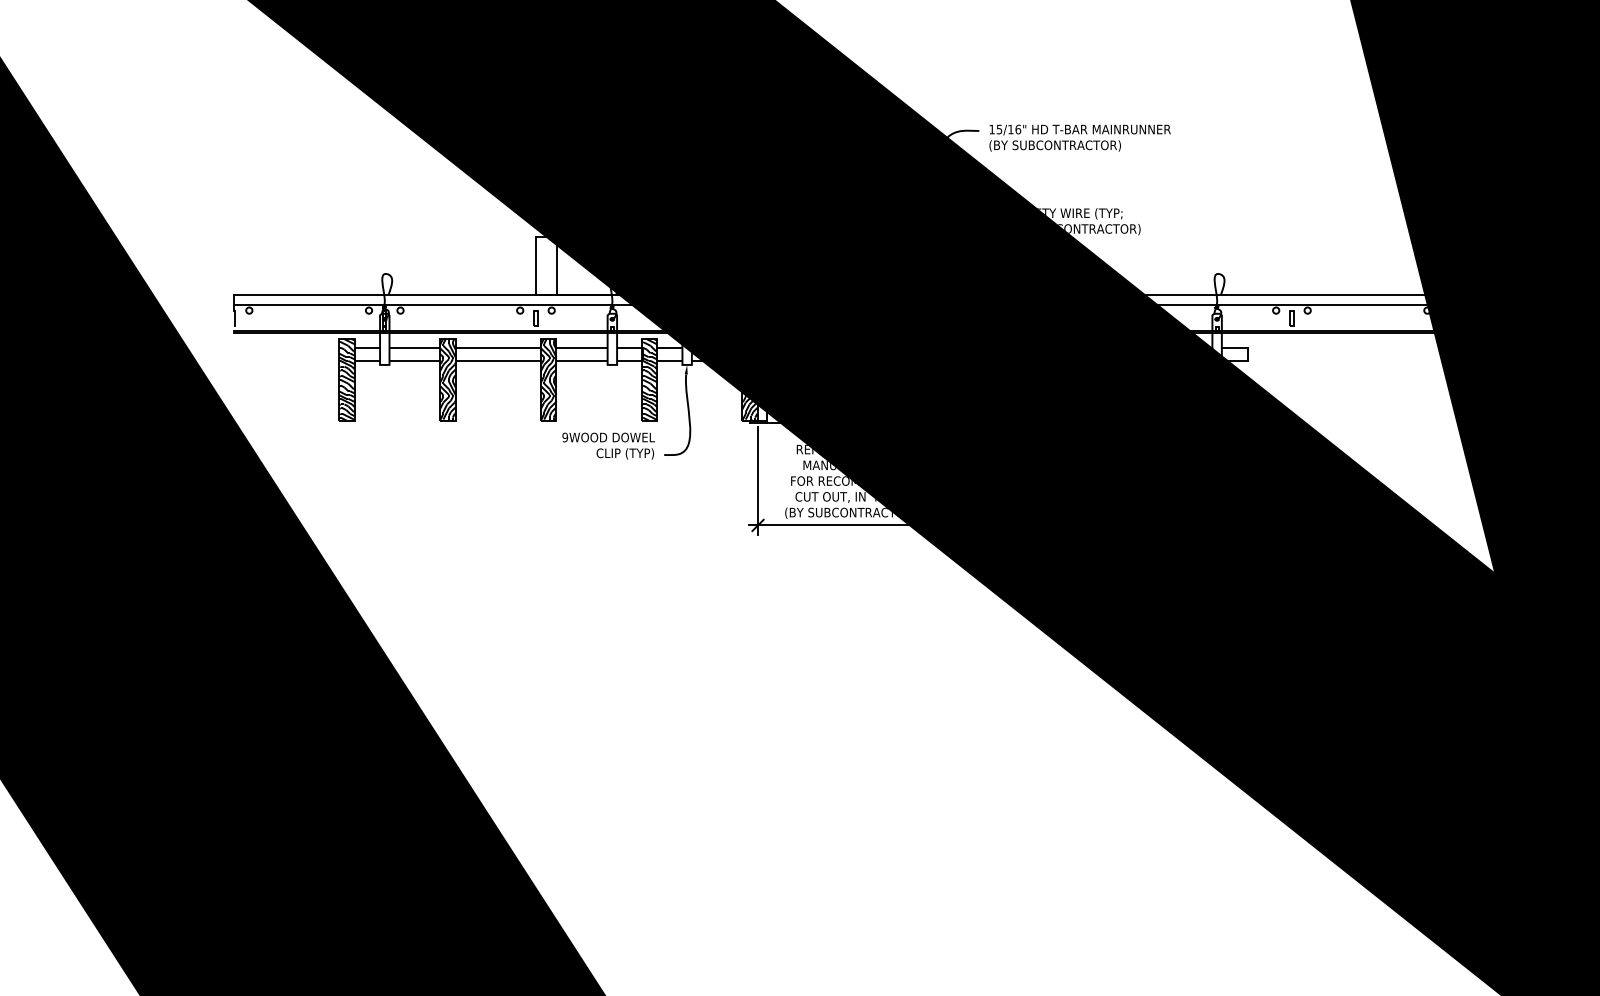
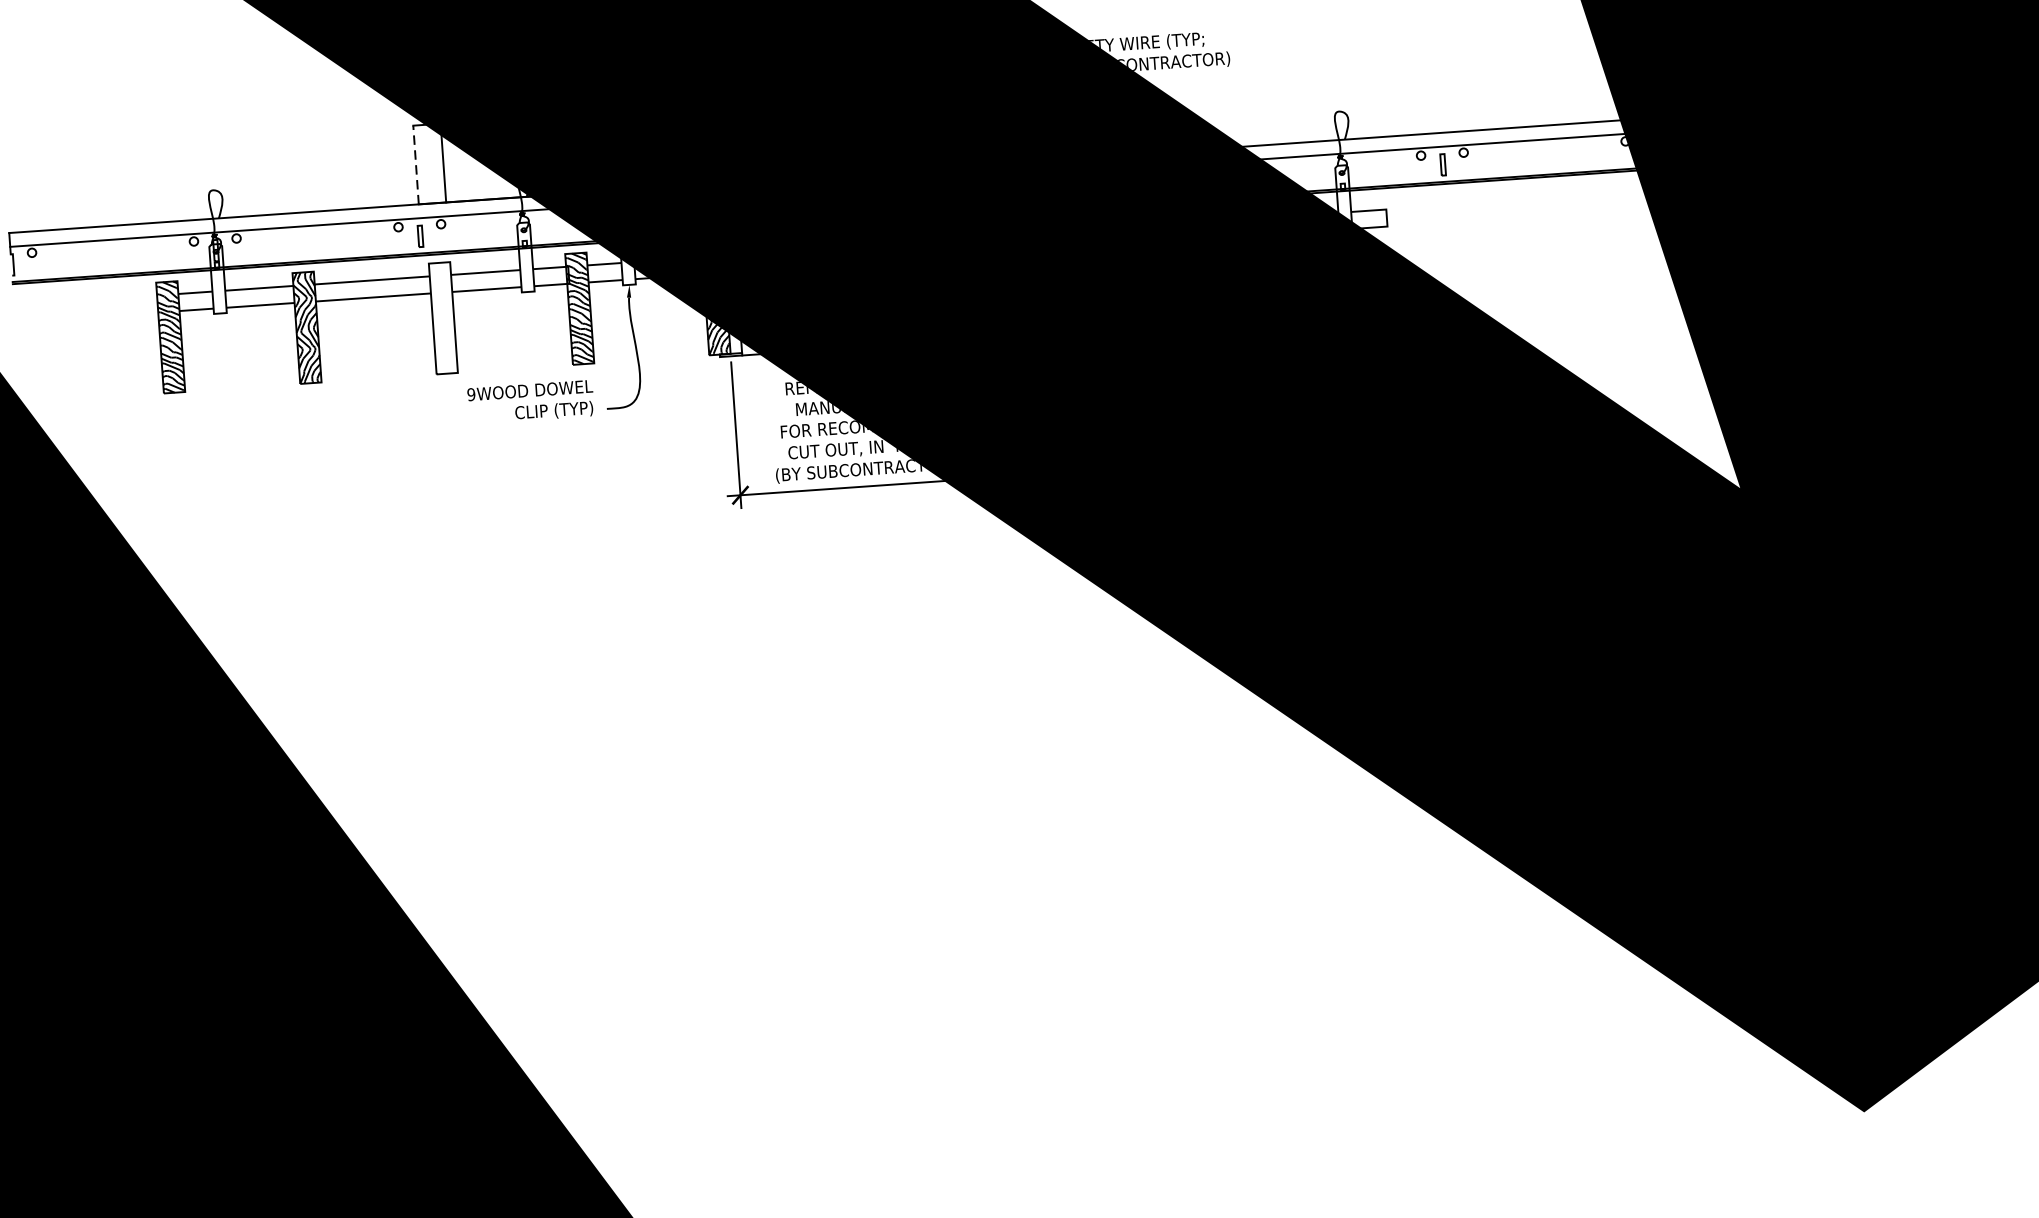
line: (536, 265) -> (416, 164), solid -> dashed
hatch: (548, 379) -> (443, 317), removed

